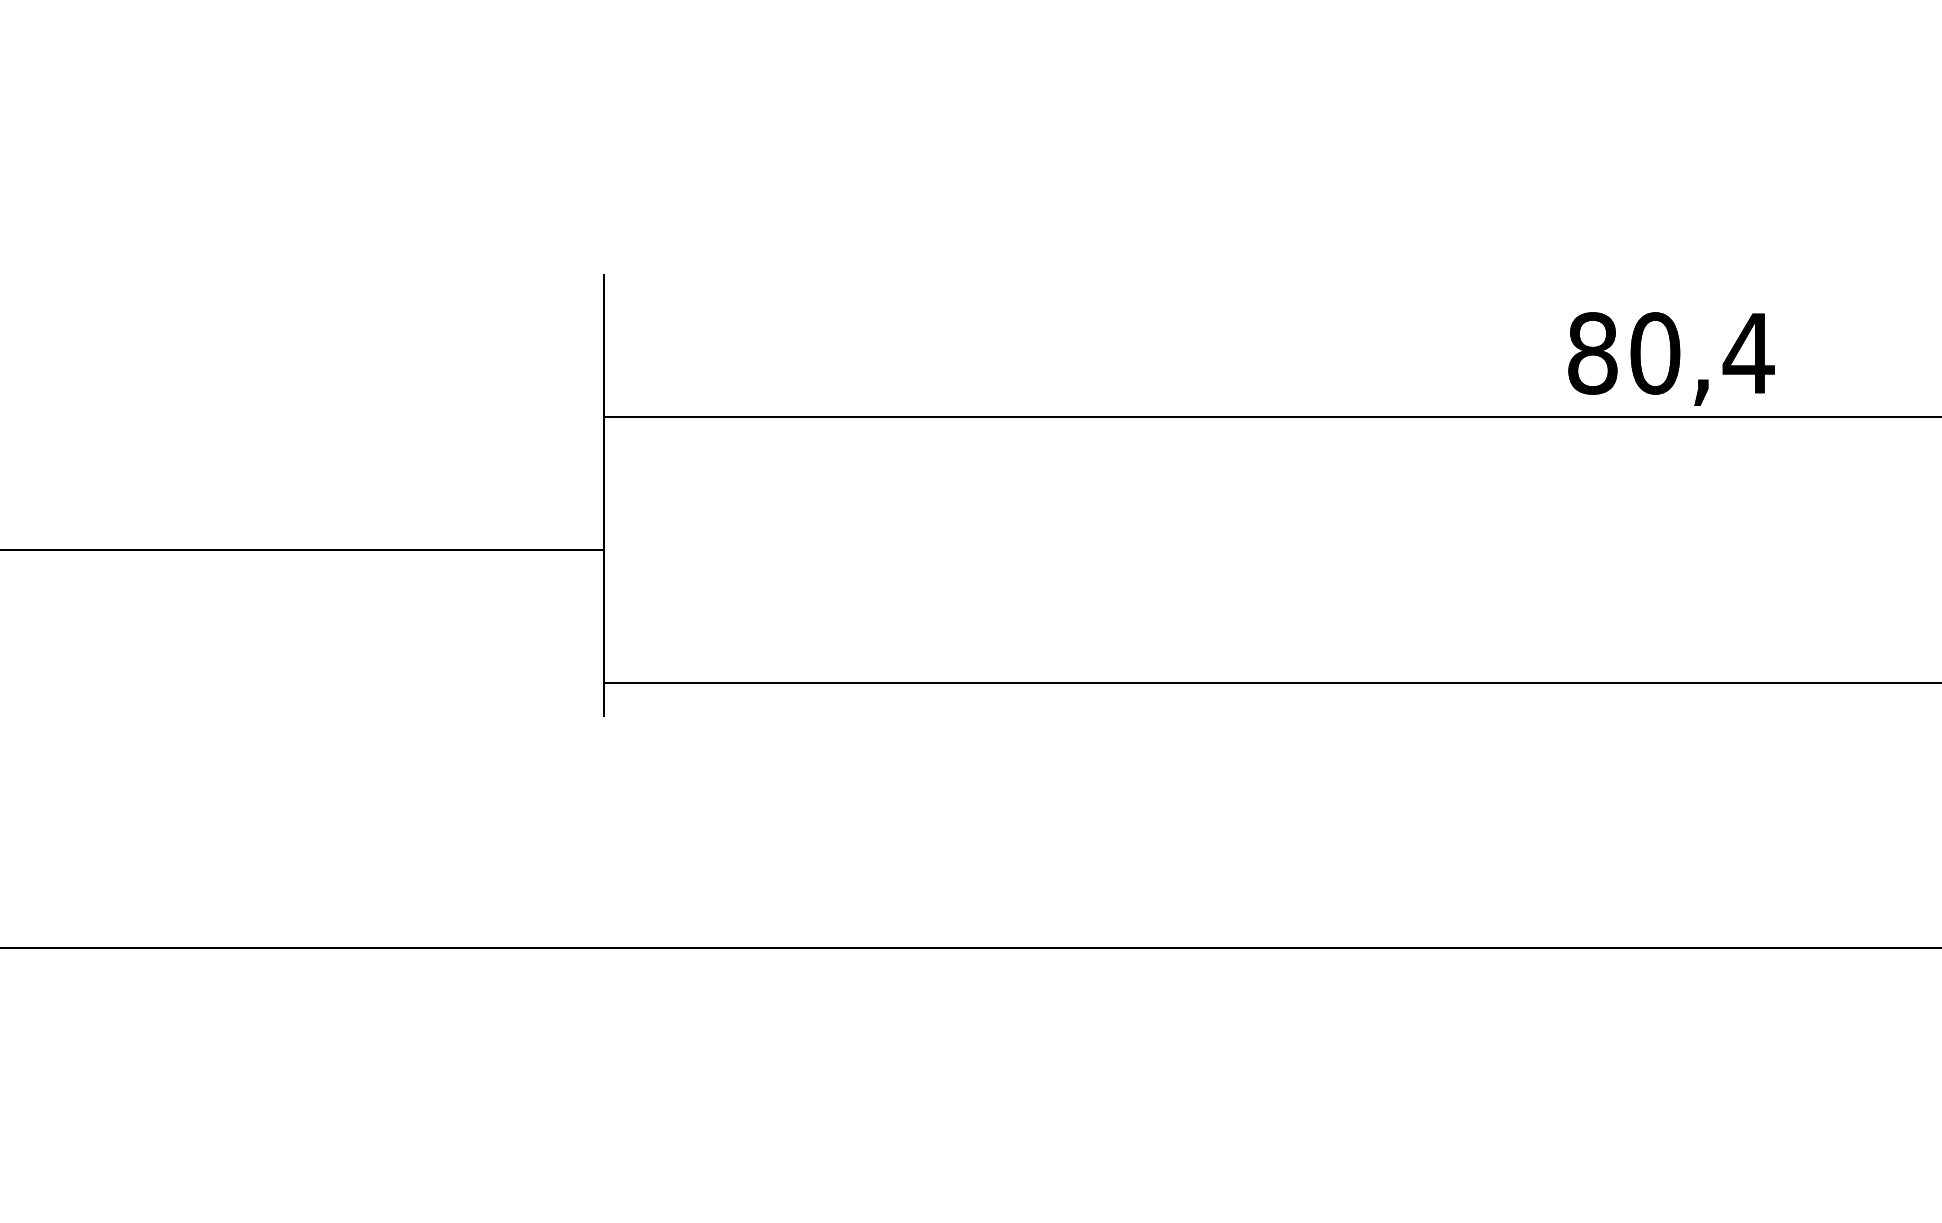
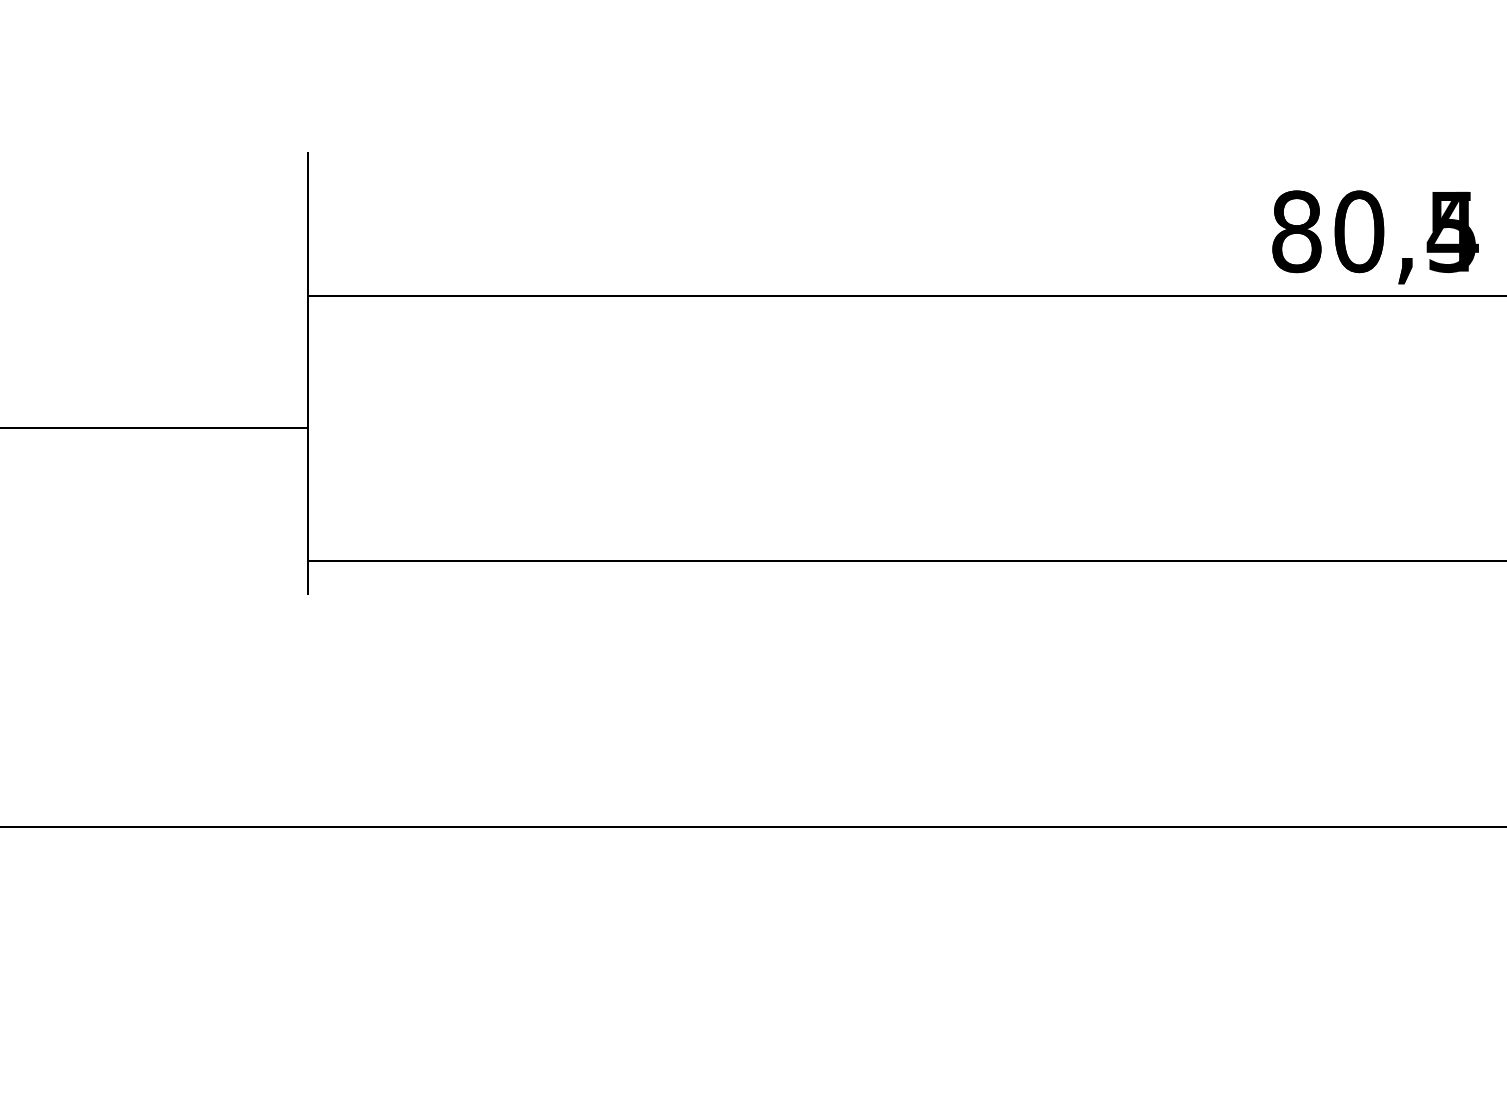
text: (1748, 353) -> (1452, 231), 80,4 -> 80,5

